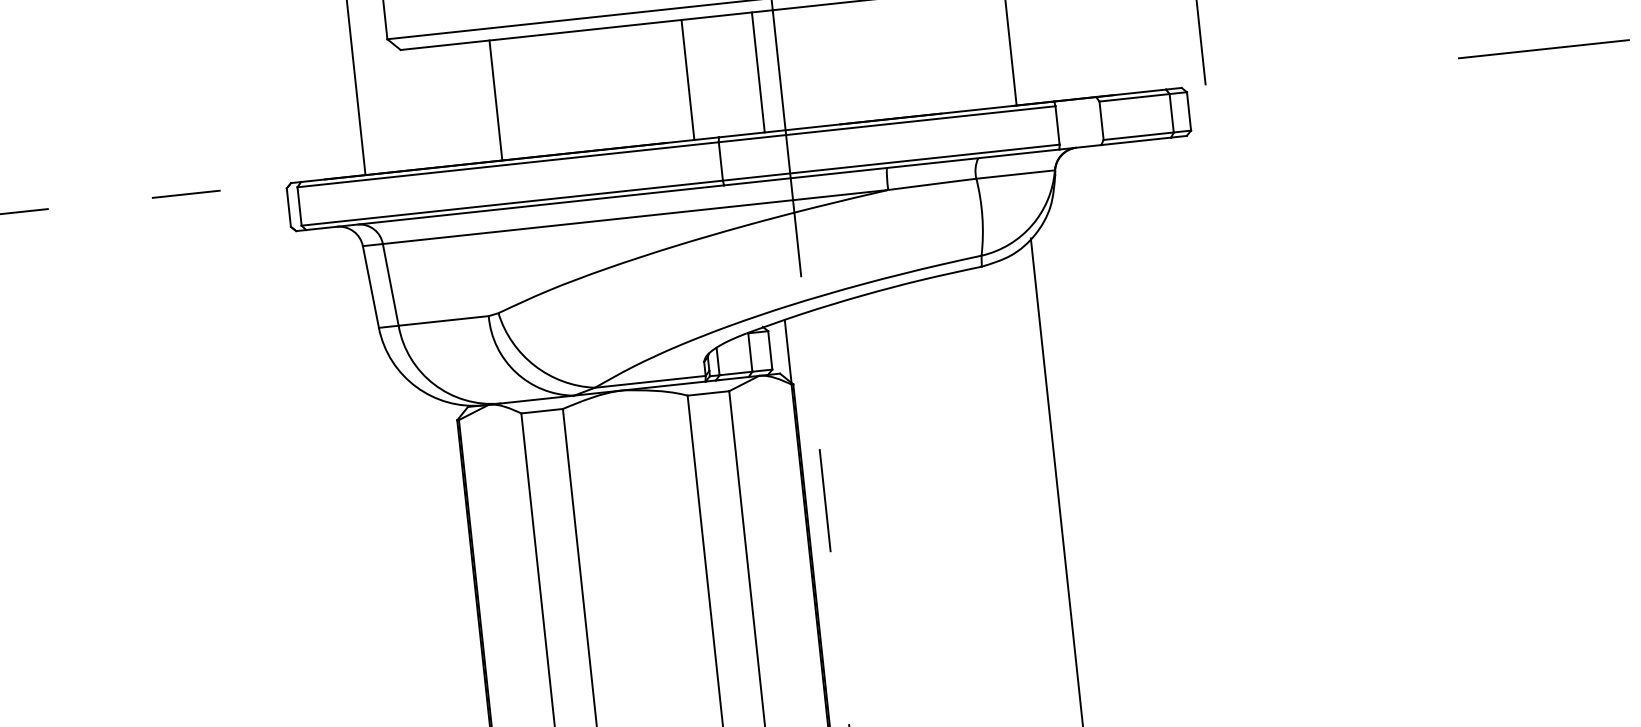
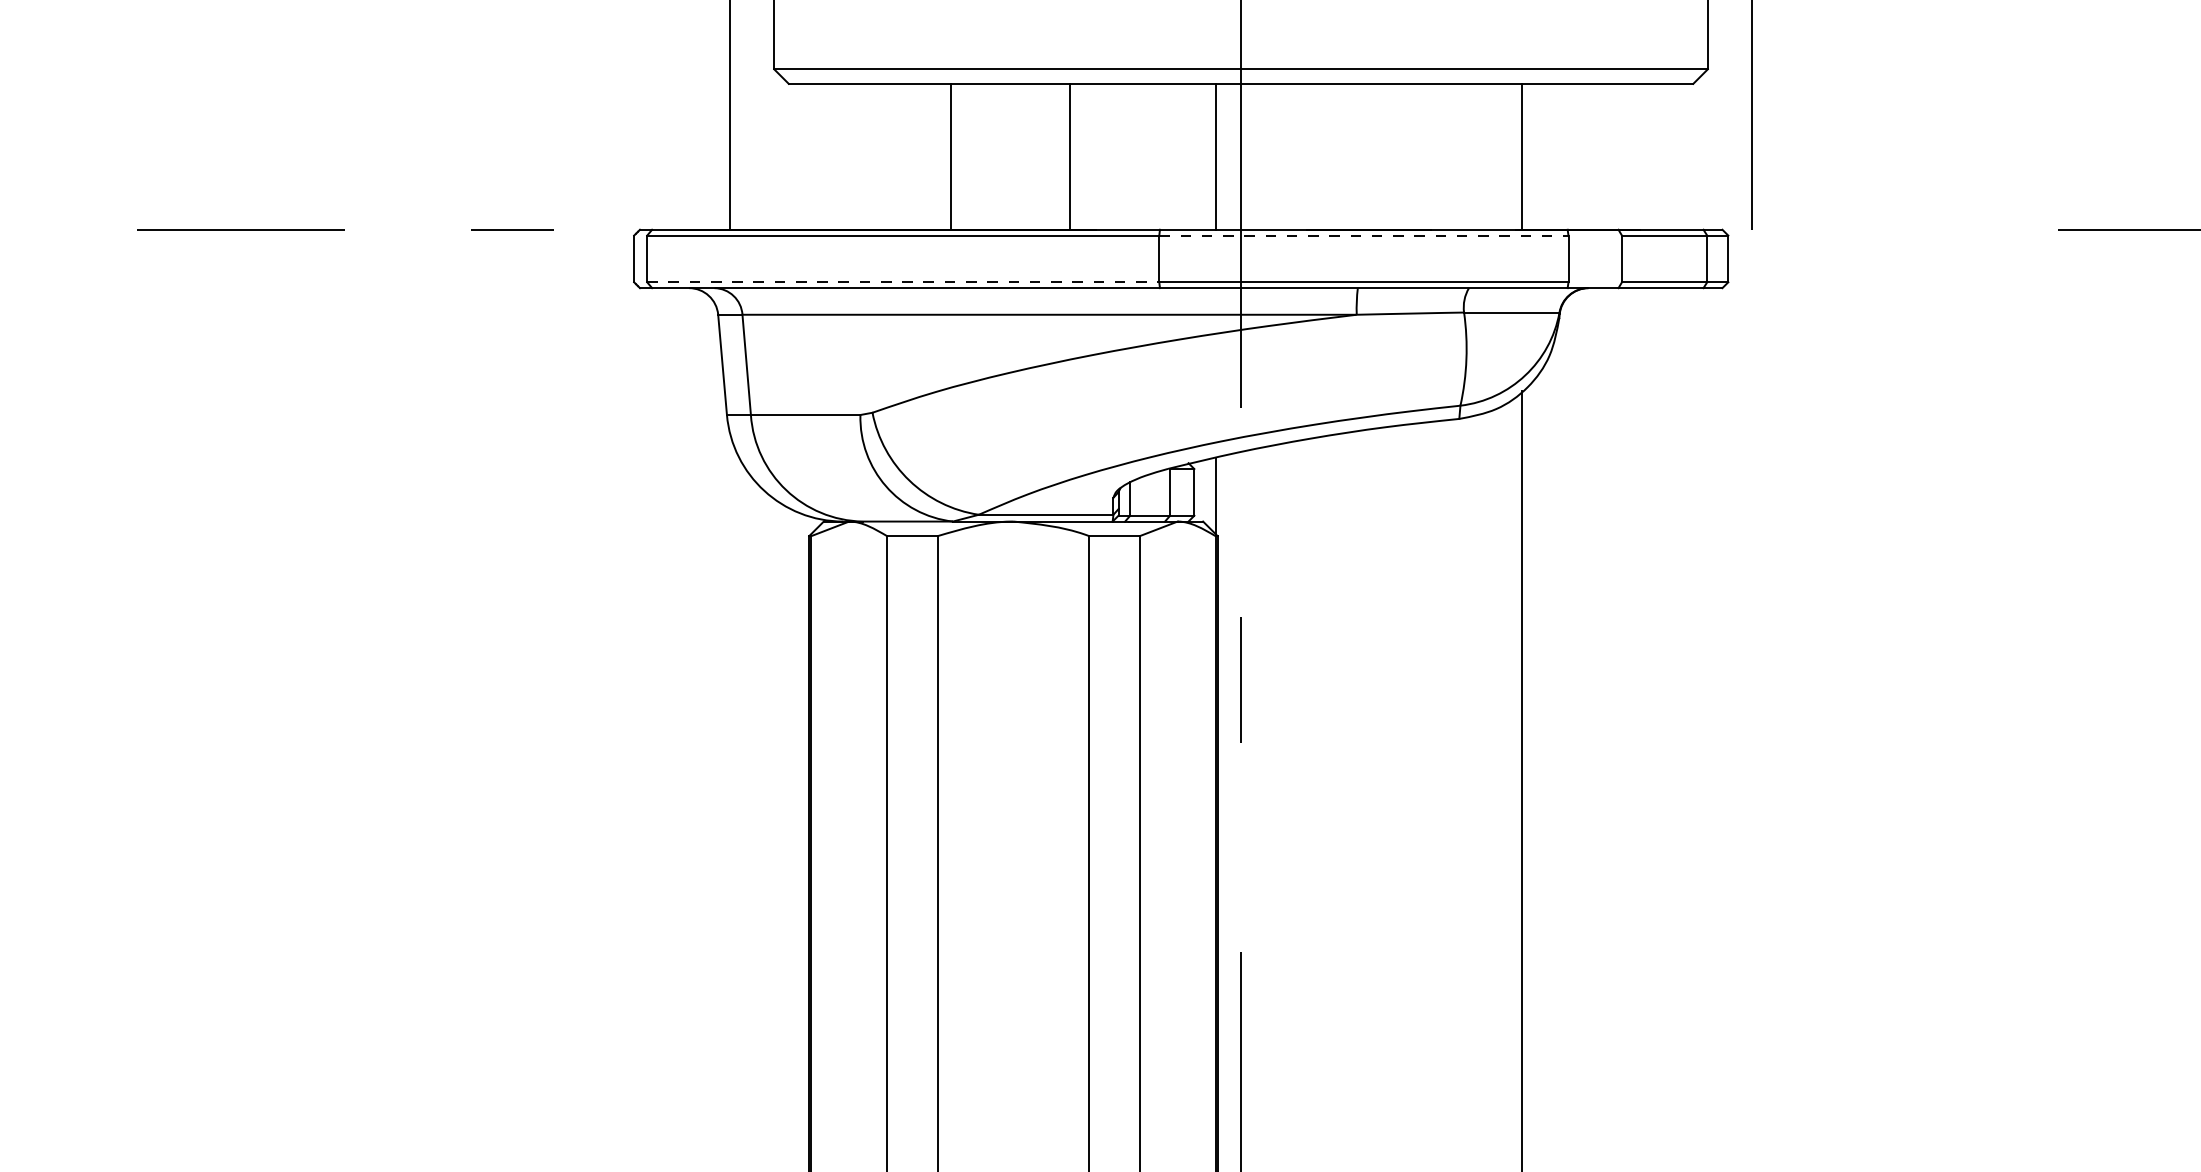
line: (688, 79) -> (1070, 156), moved
line: (495, 100) -> (950, 156), moved
line: (886, 124) -> (1363, 235), solid -> dashed
line: (512, 203) -> (903, 282), solid -> dashed

